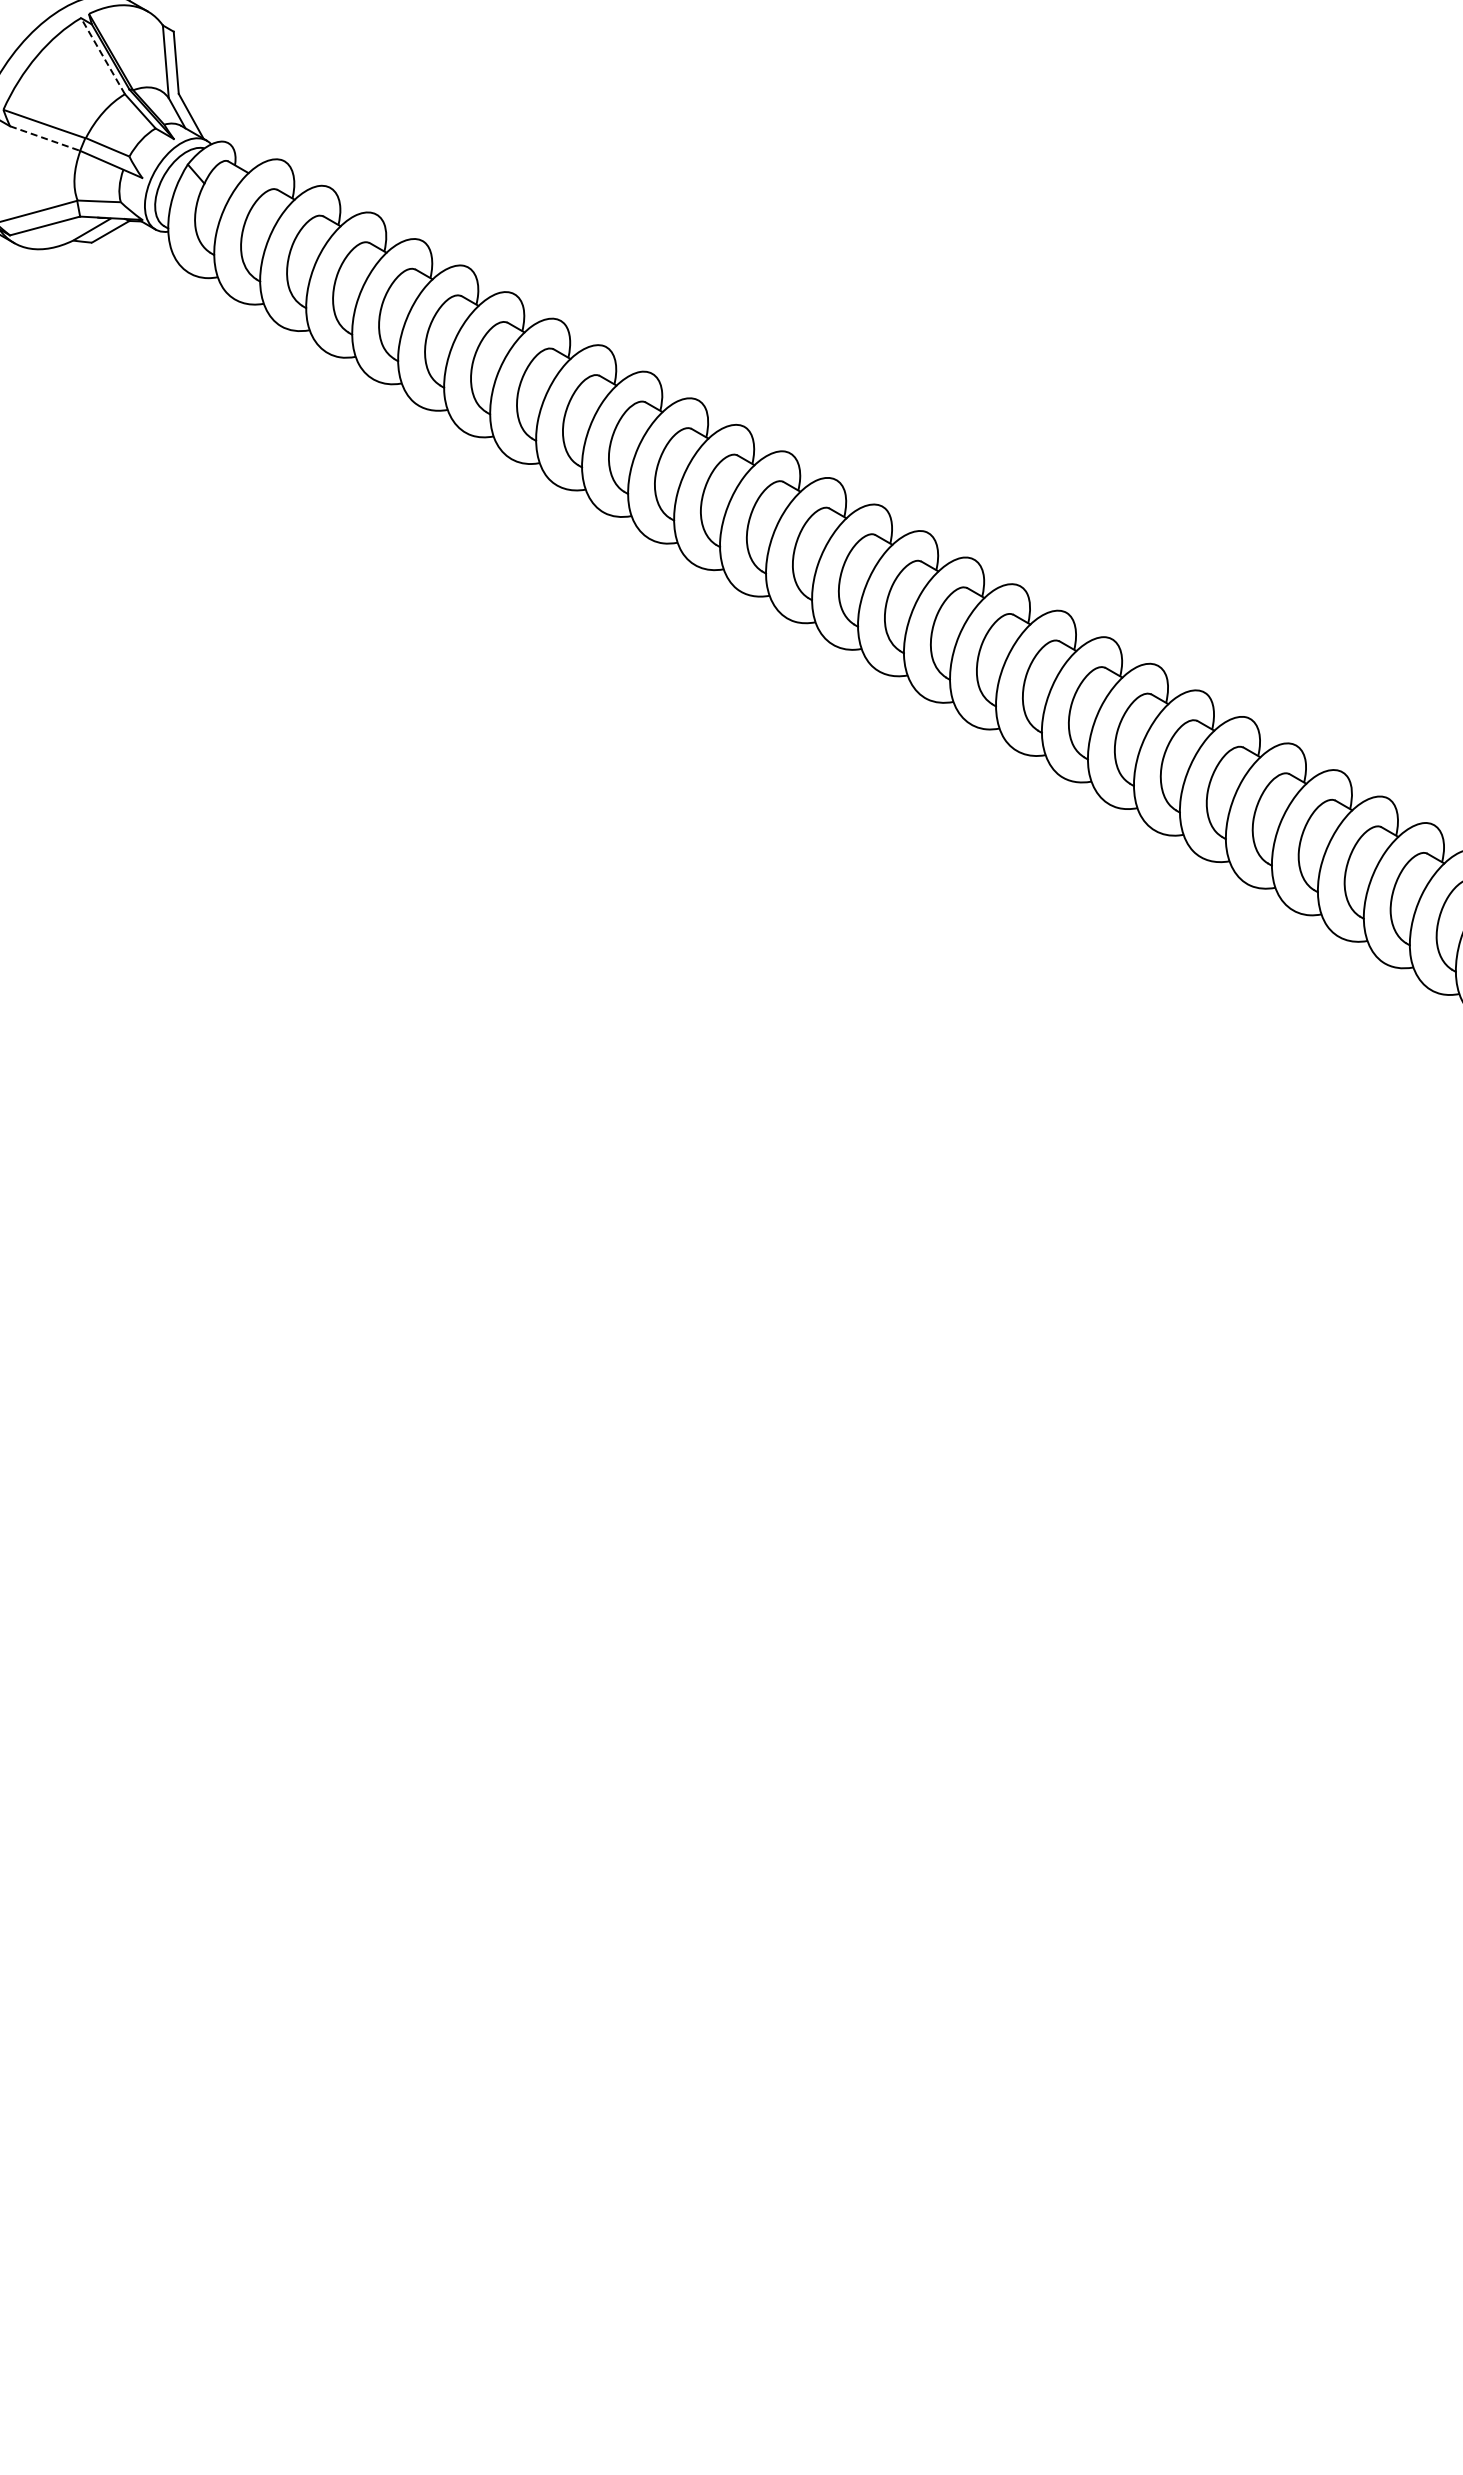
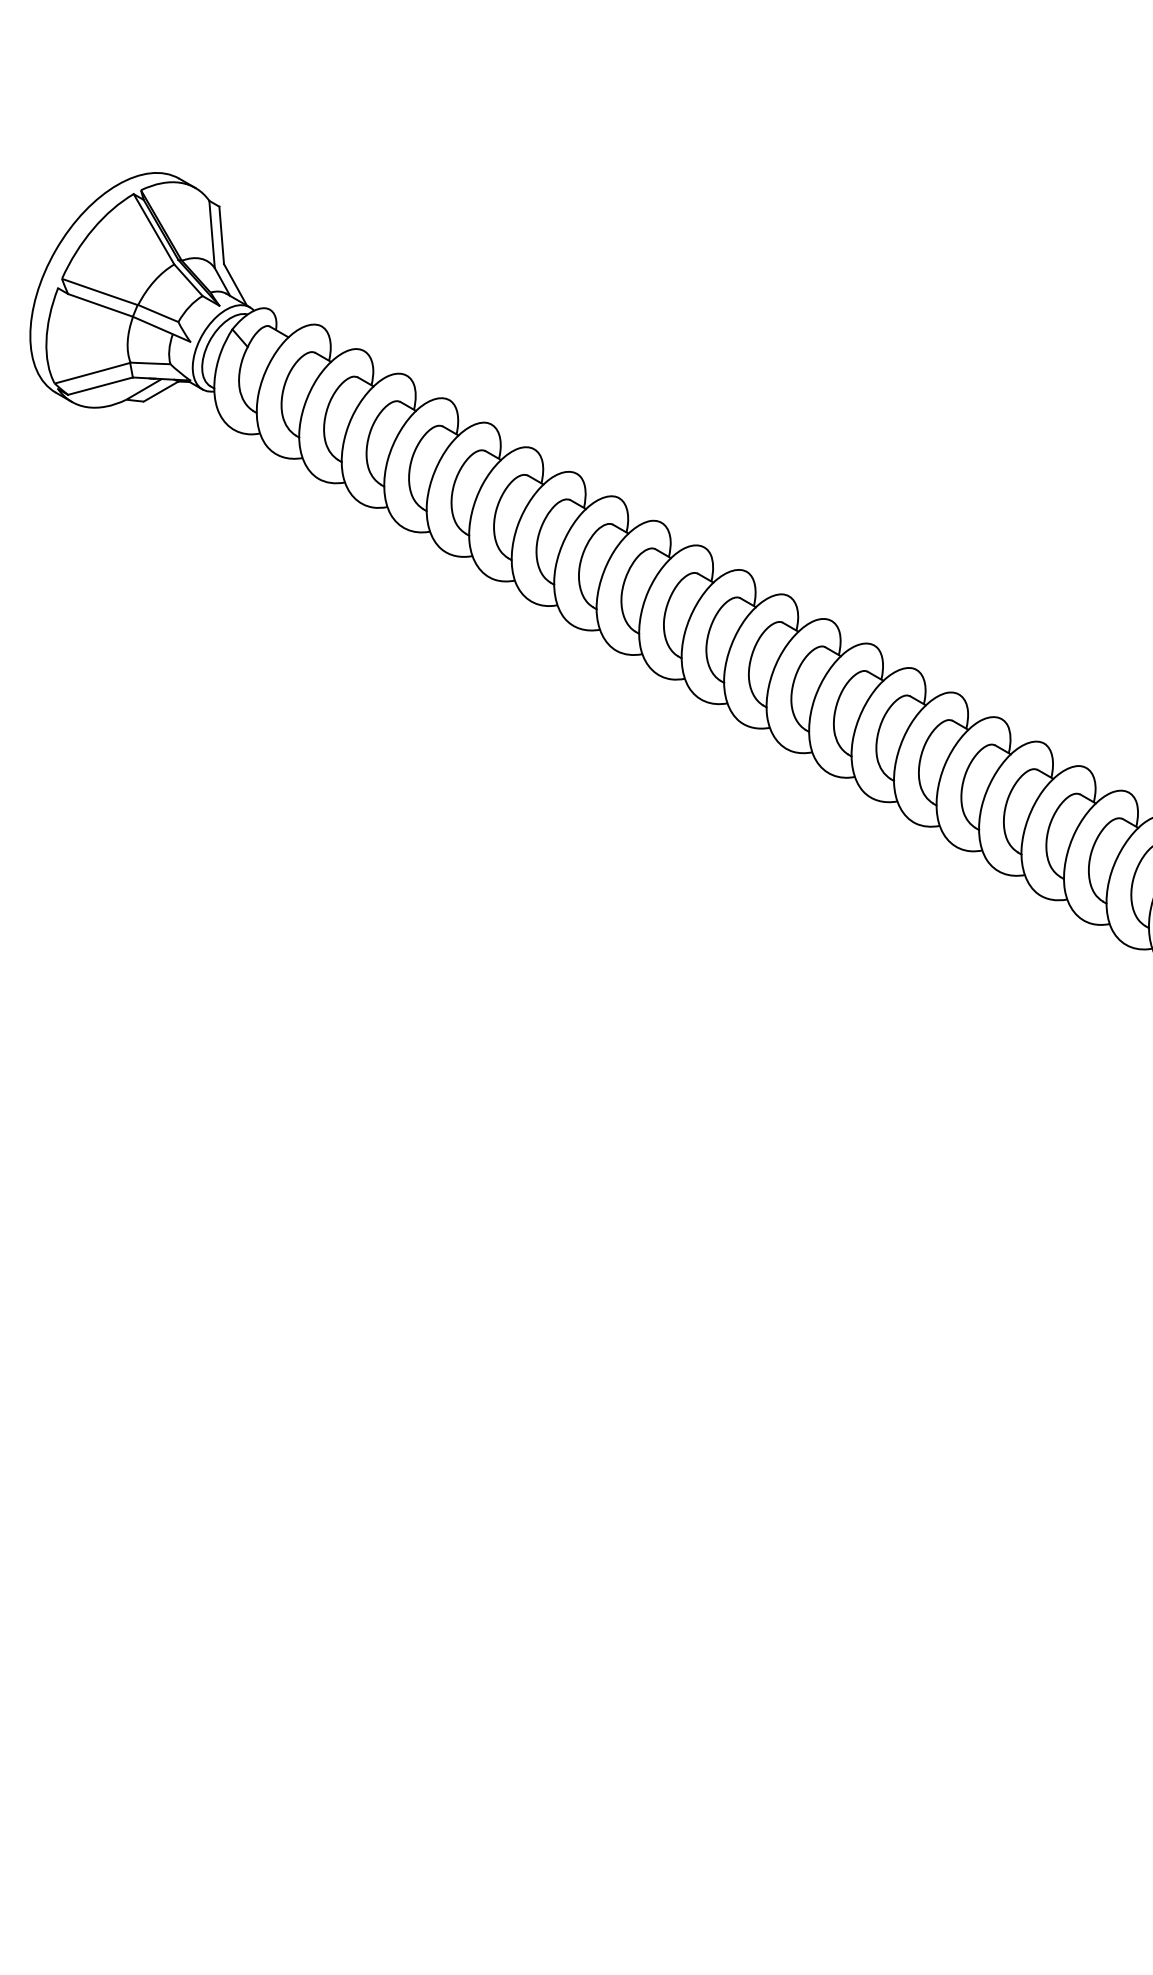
line: (103, 56) -> (154, 229), dashed -> solid
line: (45, 138) -> (100, 305), dashed -> solid

